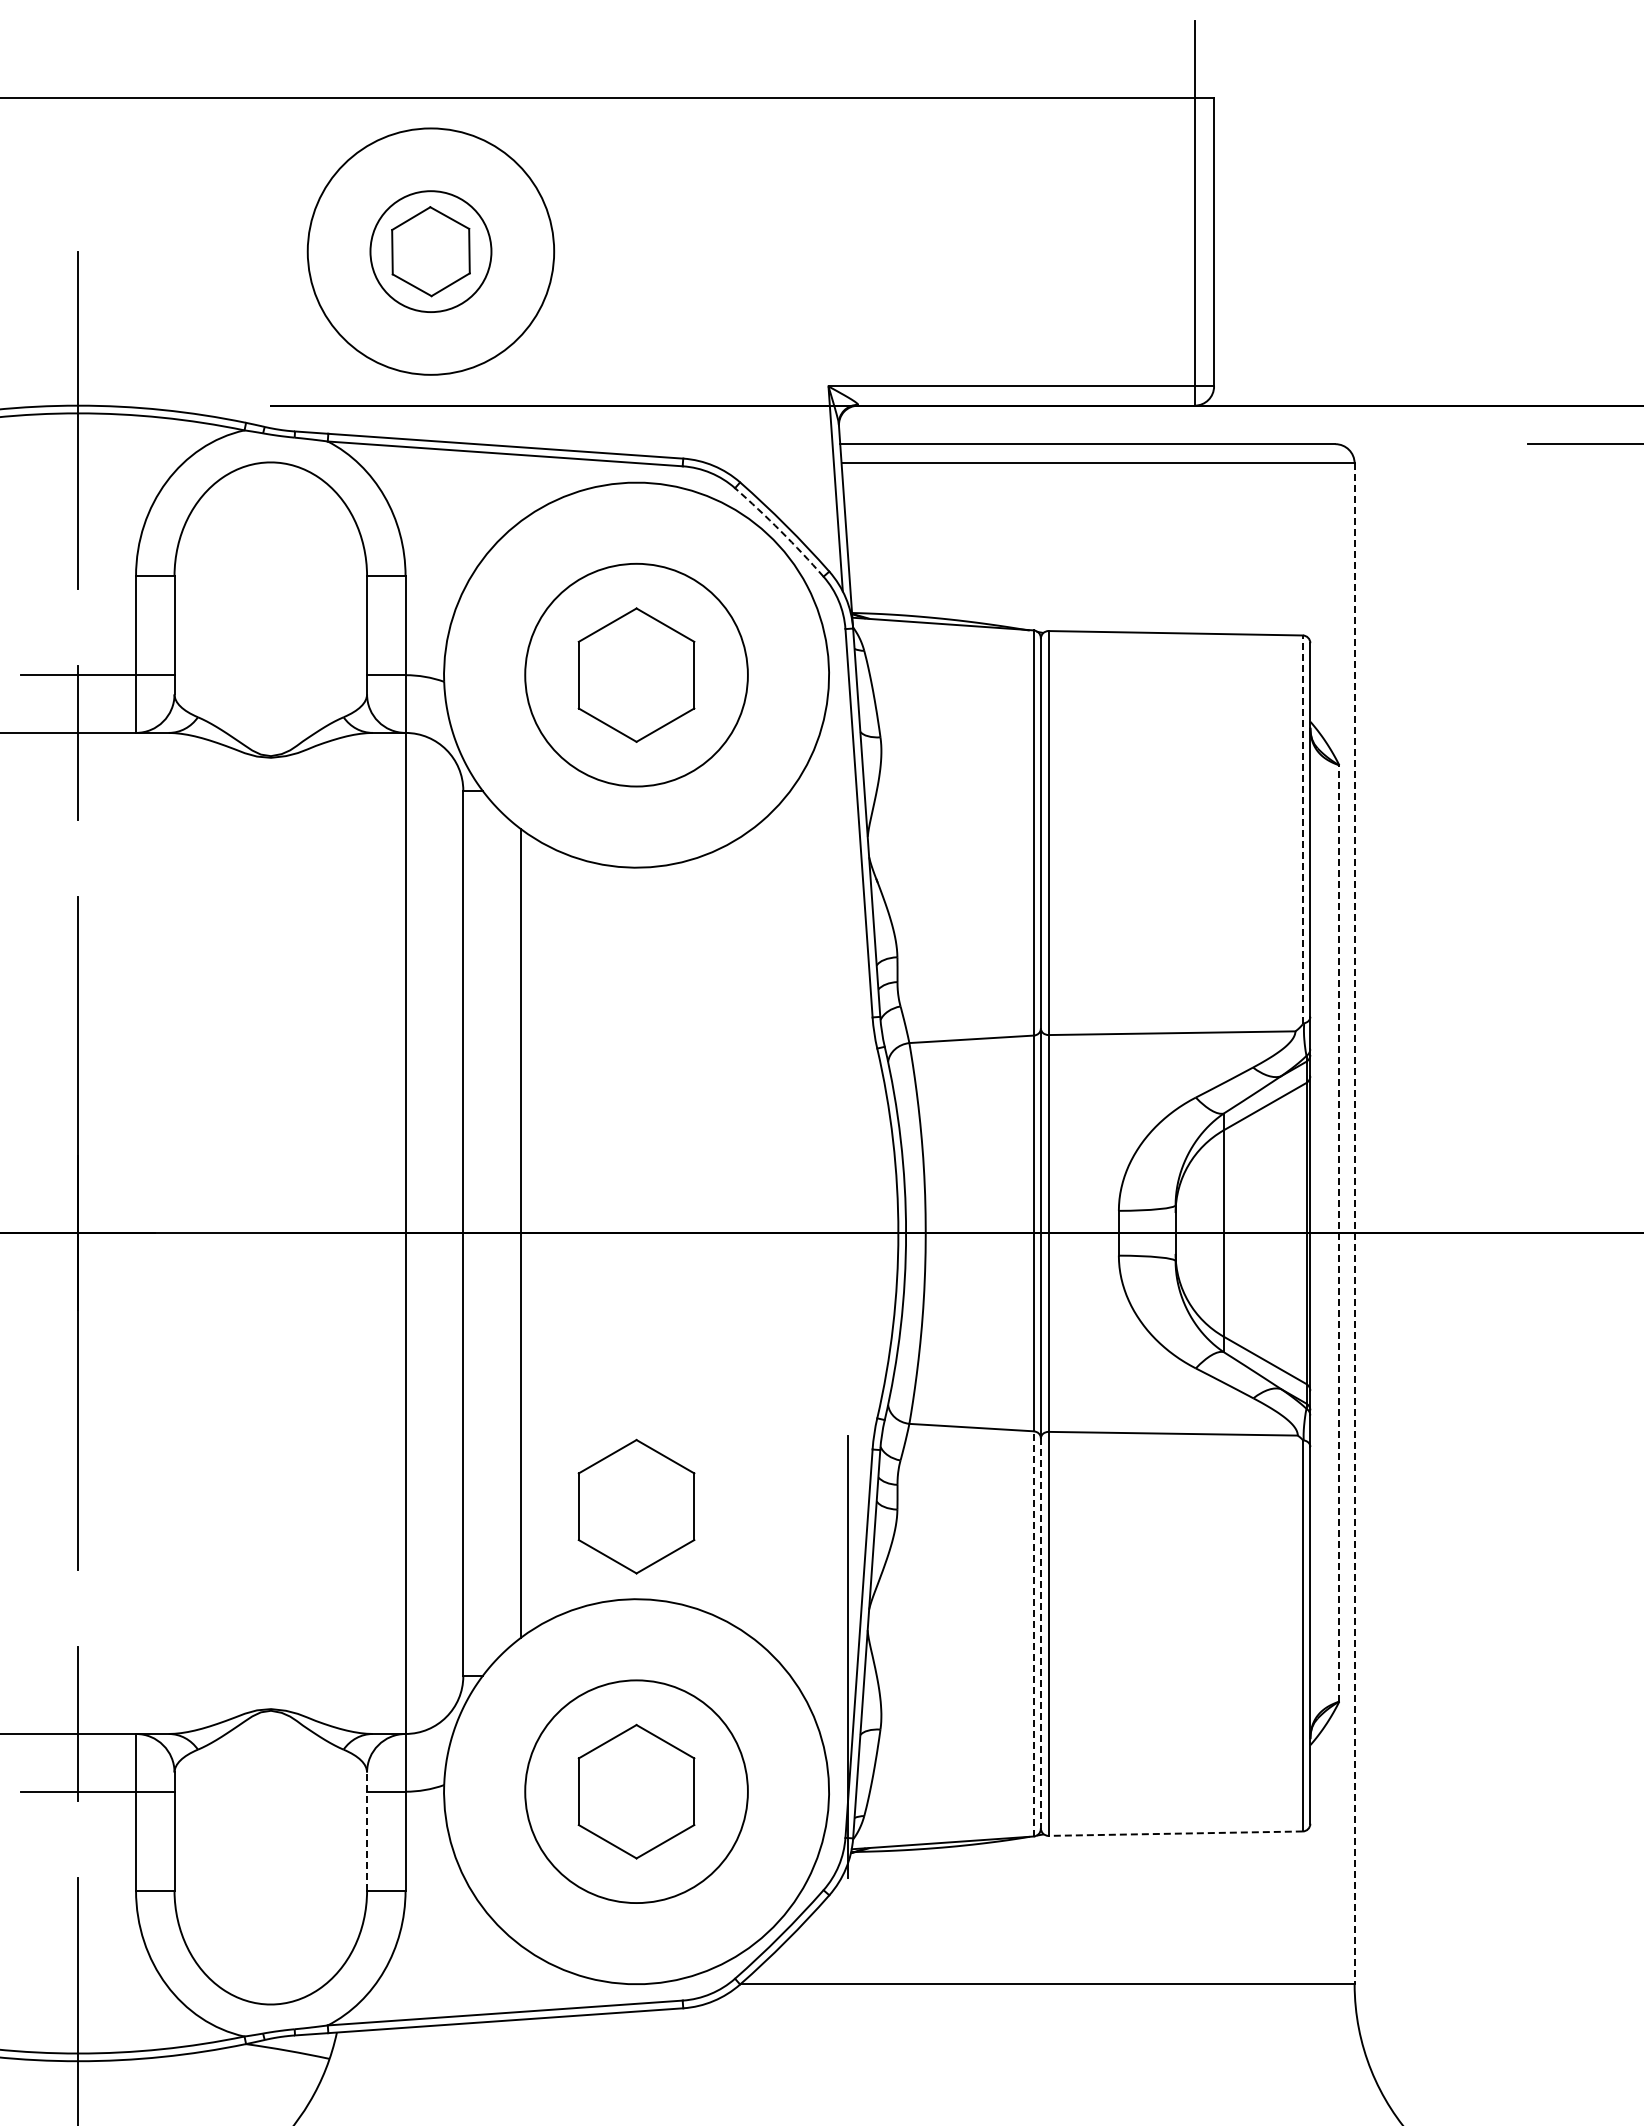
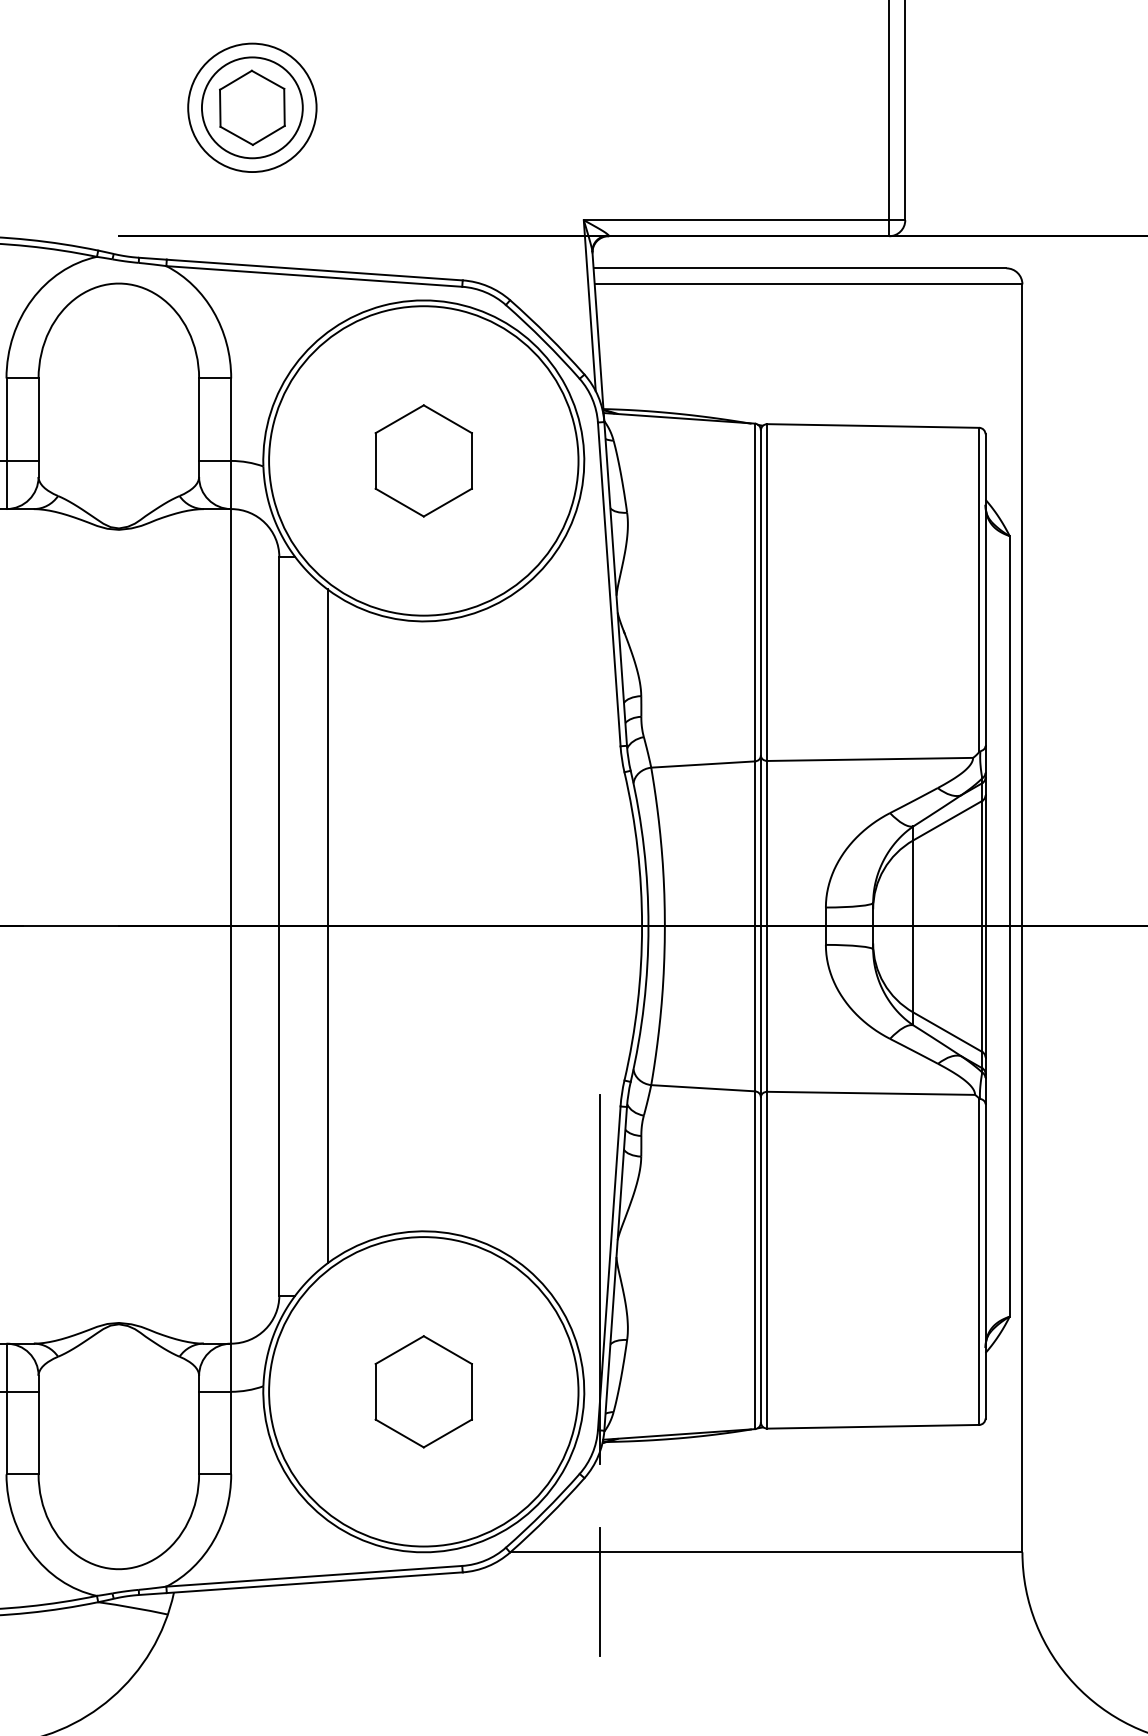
circle: (430, 251) -> (251, 107), size x0.62
arc: (780, 531) -> (543, 341), dashed -> solid
circle: (636, 674) -> (423, 460), size x1.67
line: (1302, 829) -> (978, 589), dashed -> solid
line: (1354, 1224) -> (1022, 918), dashed -> solid
line: (1339, 1232) -> (1009, 925), dashed -> solid
part: (636, 1506) -> (423, 1154), removed
line: (1033, 1633) -> (754, 1259), dashed -> solid
line: (1040, 1633) -> (760, 1259), dashed -> solid
circle: (636, 1791) -> (423, 1391), size x1.67
line: (367, 1831) -> (199, 1424), dashed -> solid
line: (1175, 1833) -> (873, 1426), dashed -> solid
line: (848, 2032) -> (600, 1592), added

